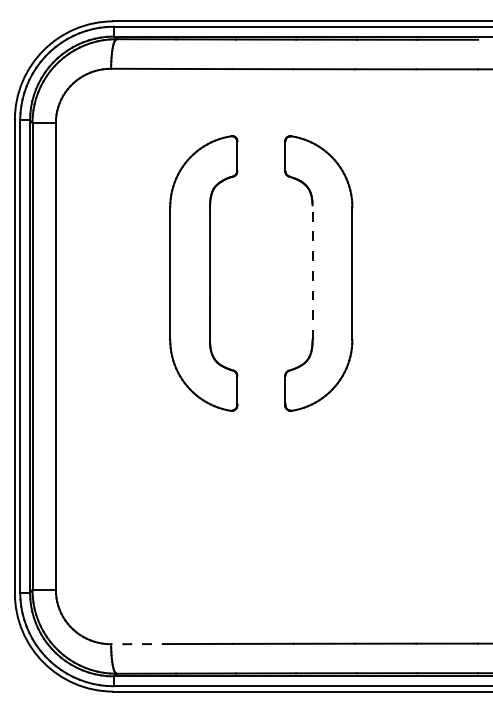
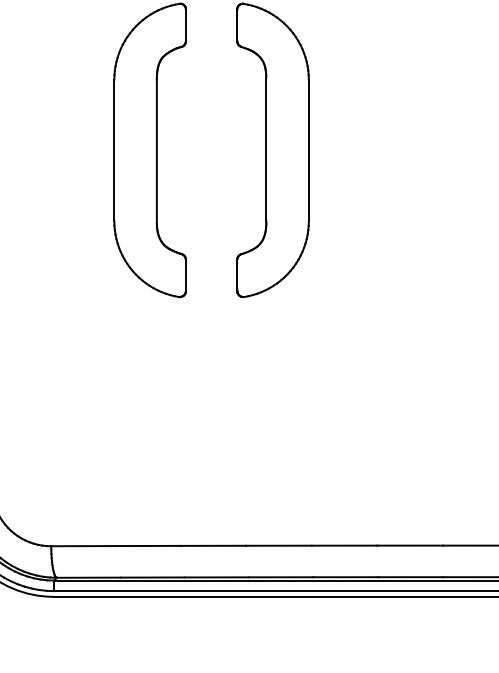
line: (312, 272) -> (266, 149), dashed -> solid
line: (140, 644) -> (82, 546), dashed -> solid

